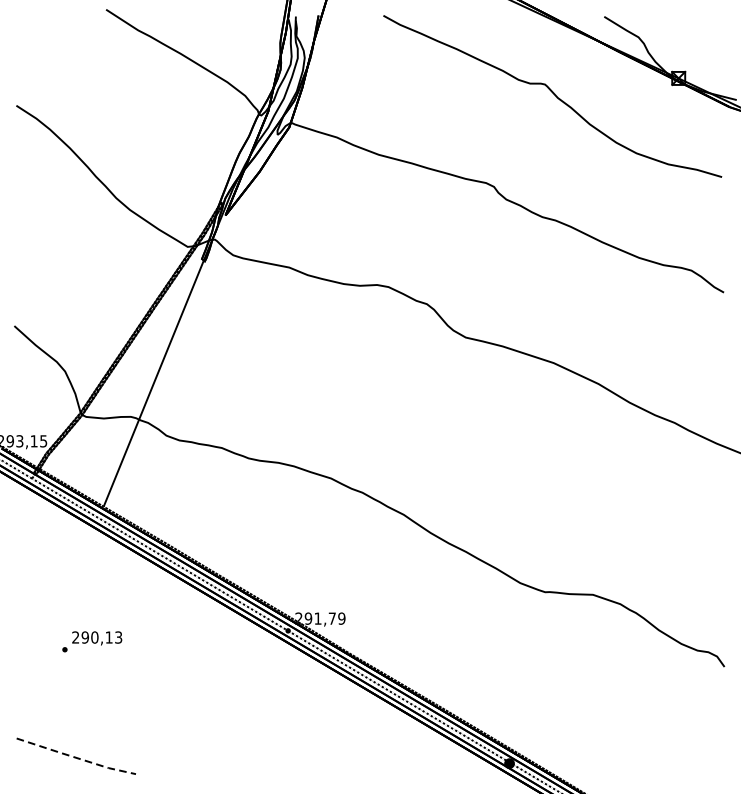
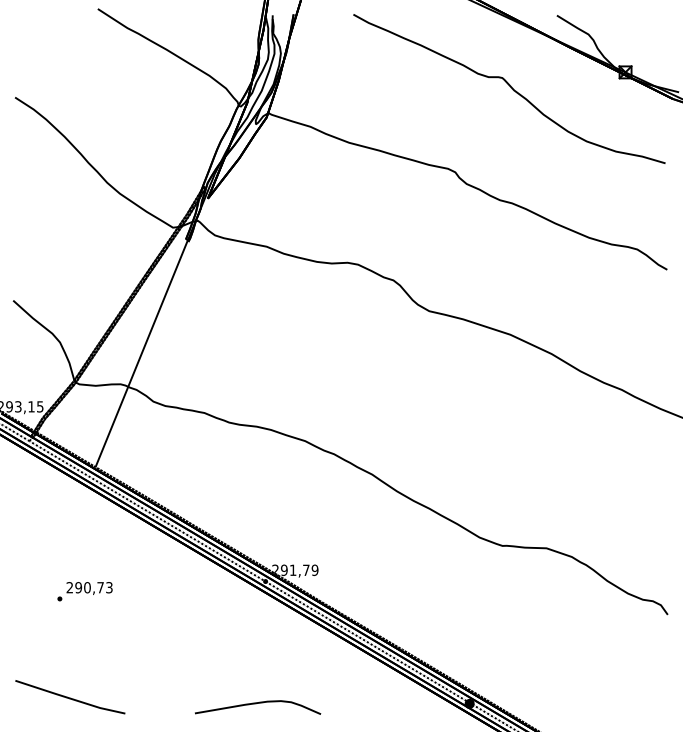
text: (109, 637) -> (100, 587), 290,13 -> 290,73
line: (75, 757) -> (69, 698), dashed -> solid
curve: (278, 764) -> (256, 704), added

